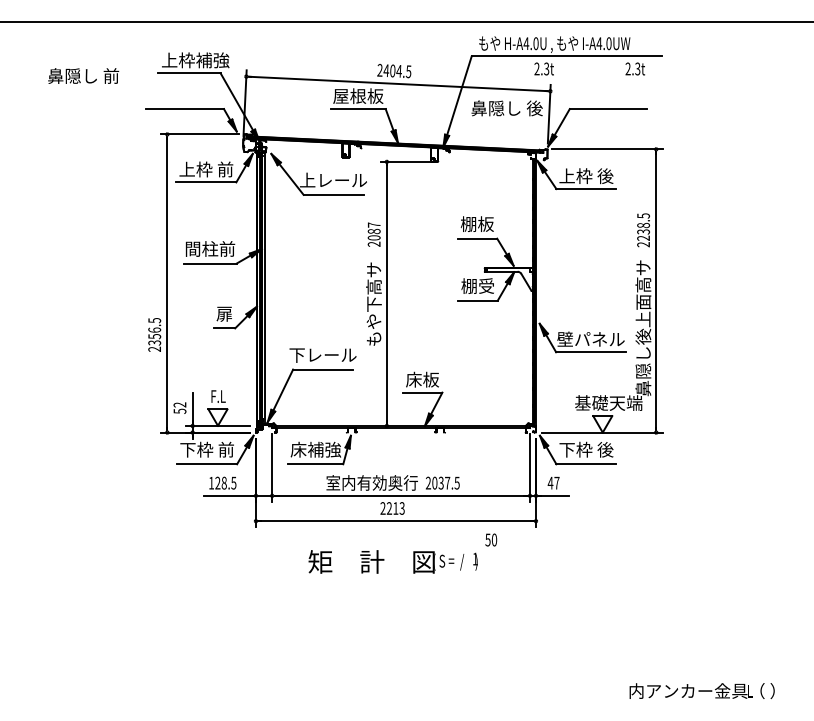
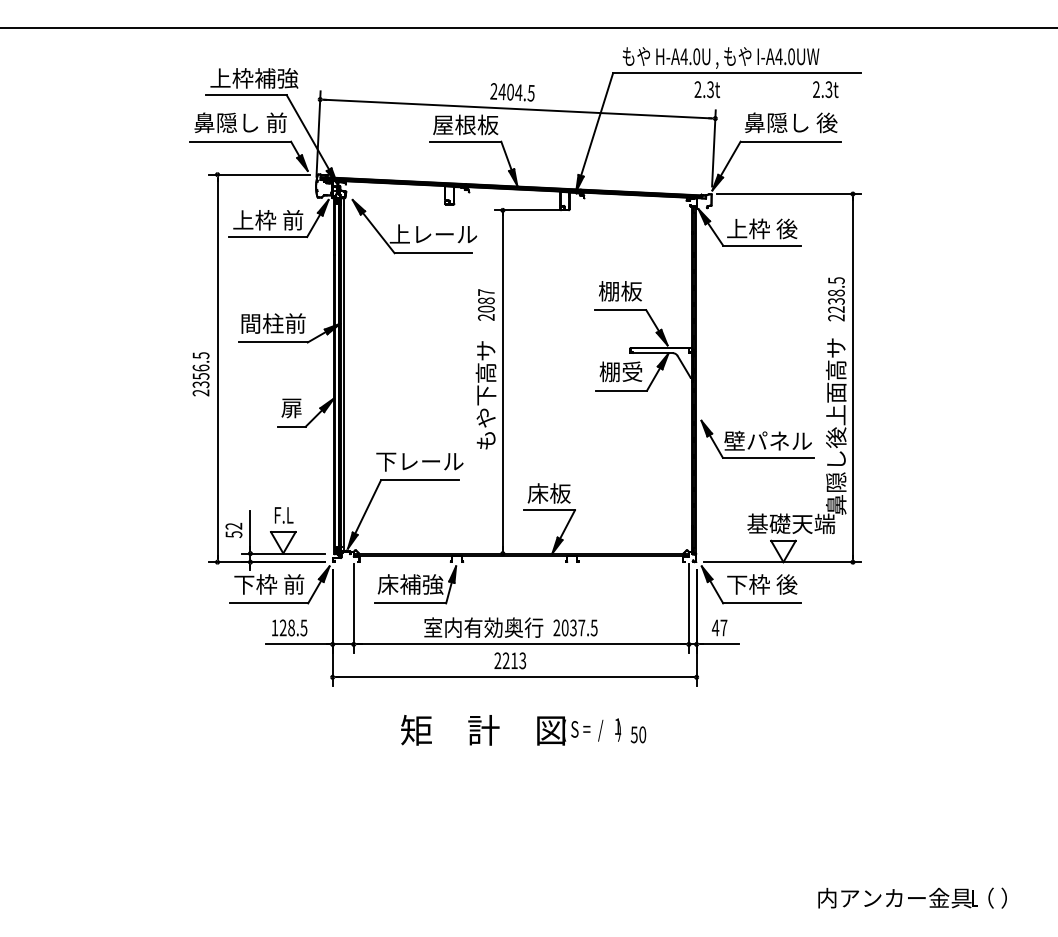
text: (83, 75) -> (240, 122), moved
text: (507, 108) -> (791, 122), moved
text: (154, 335) -> (200, 374), moved
text: (491, 539) -> (638, 734), moved

